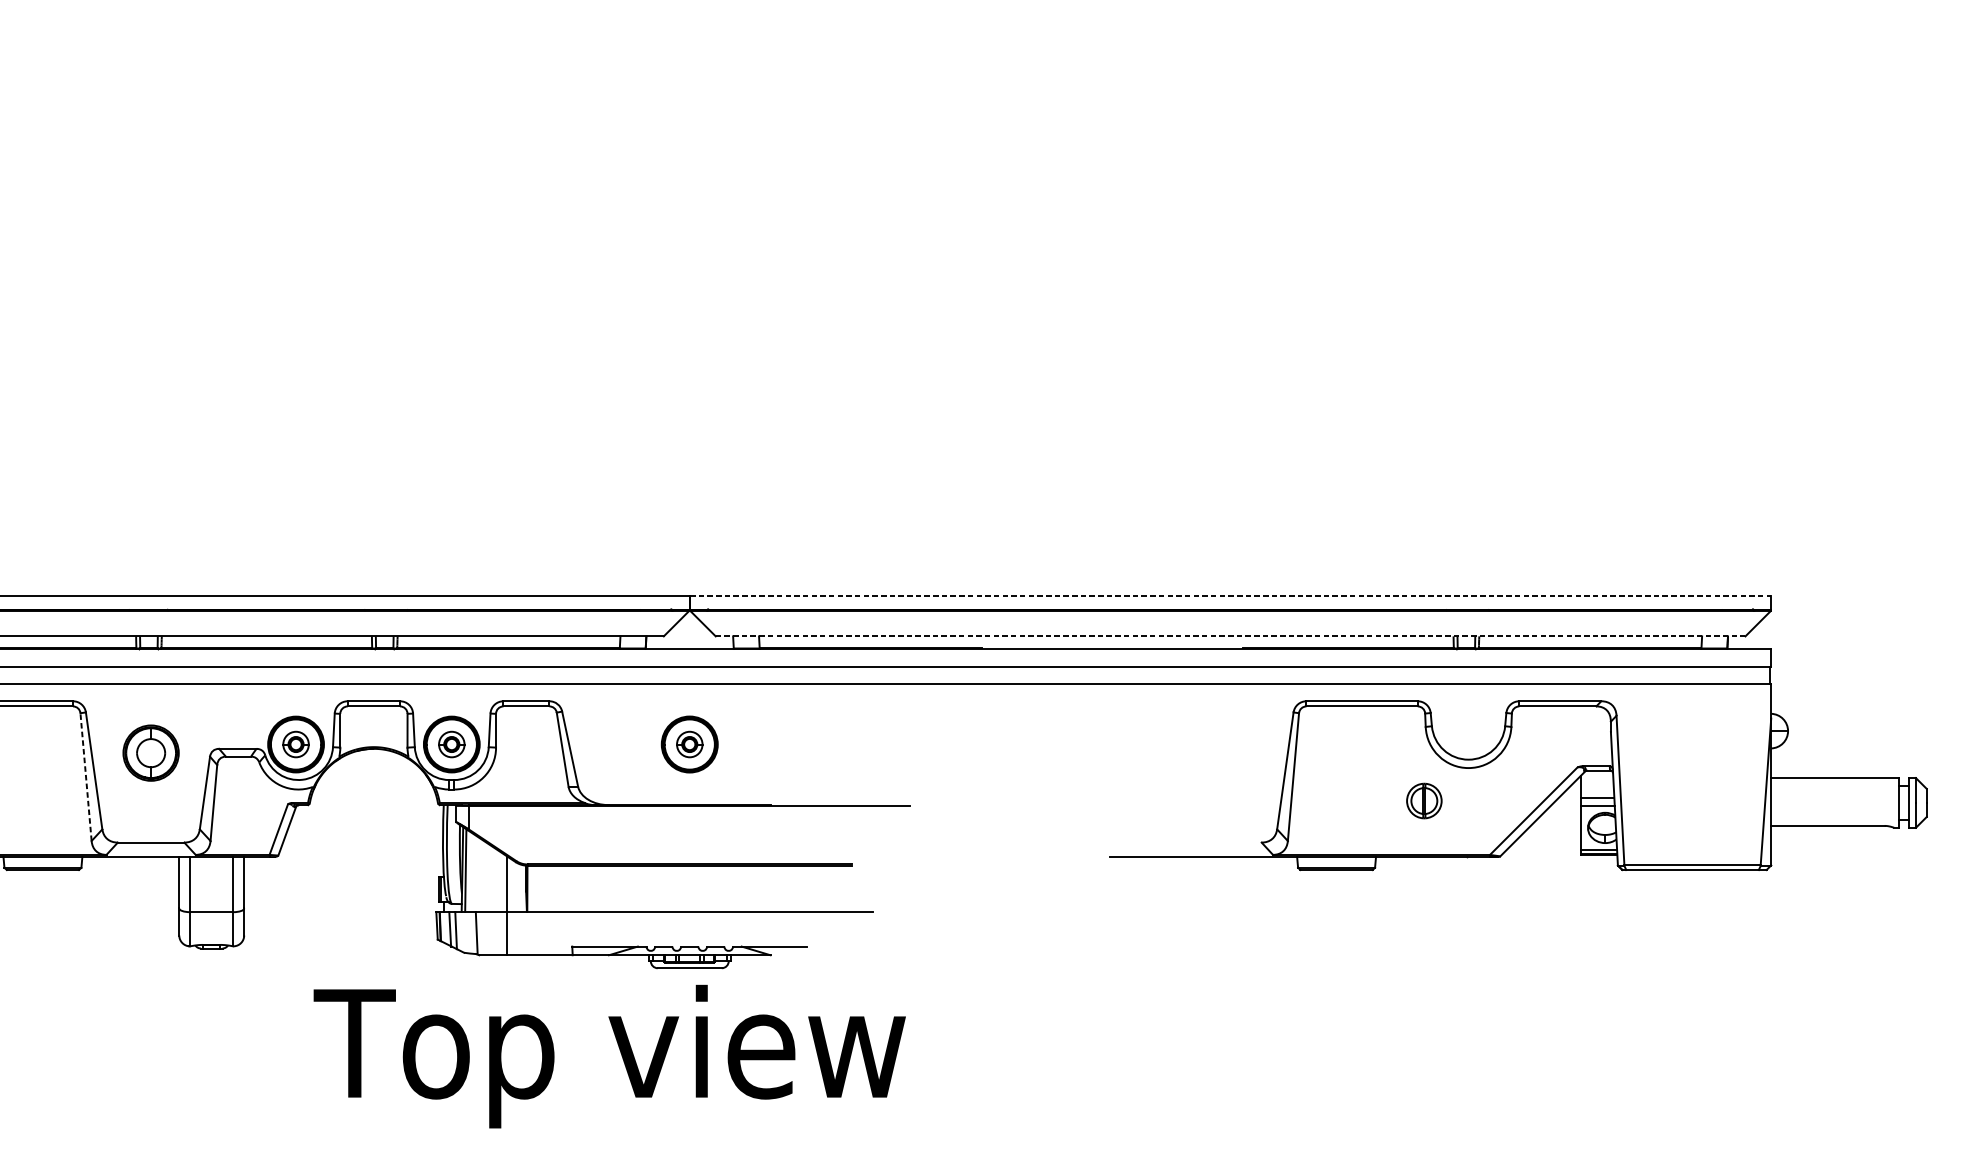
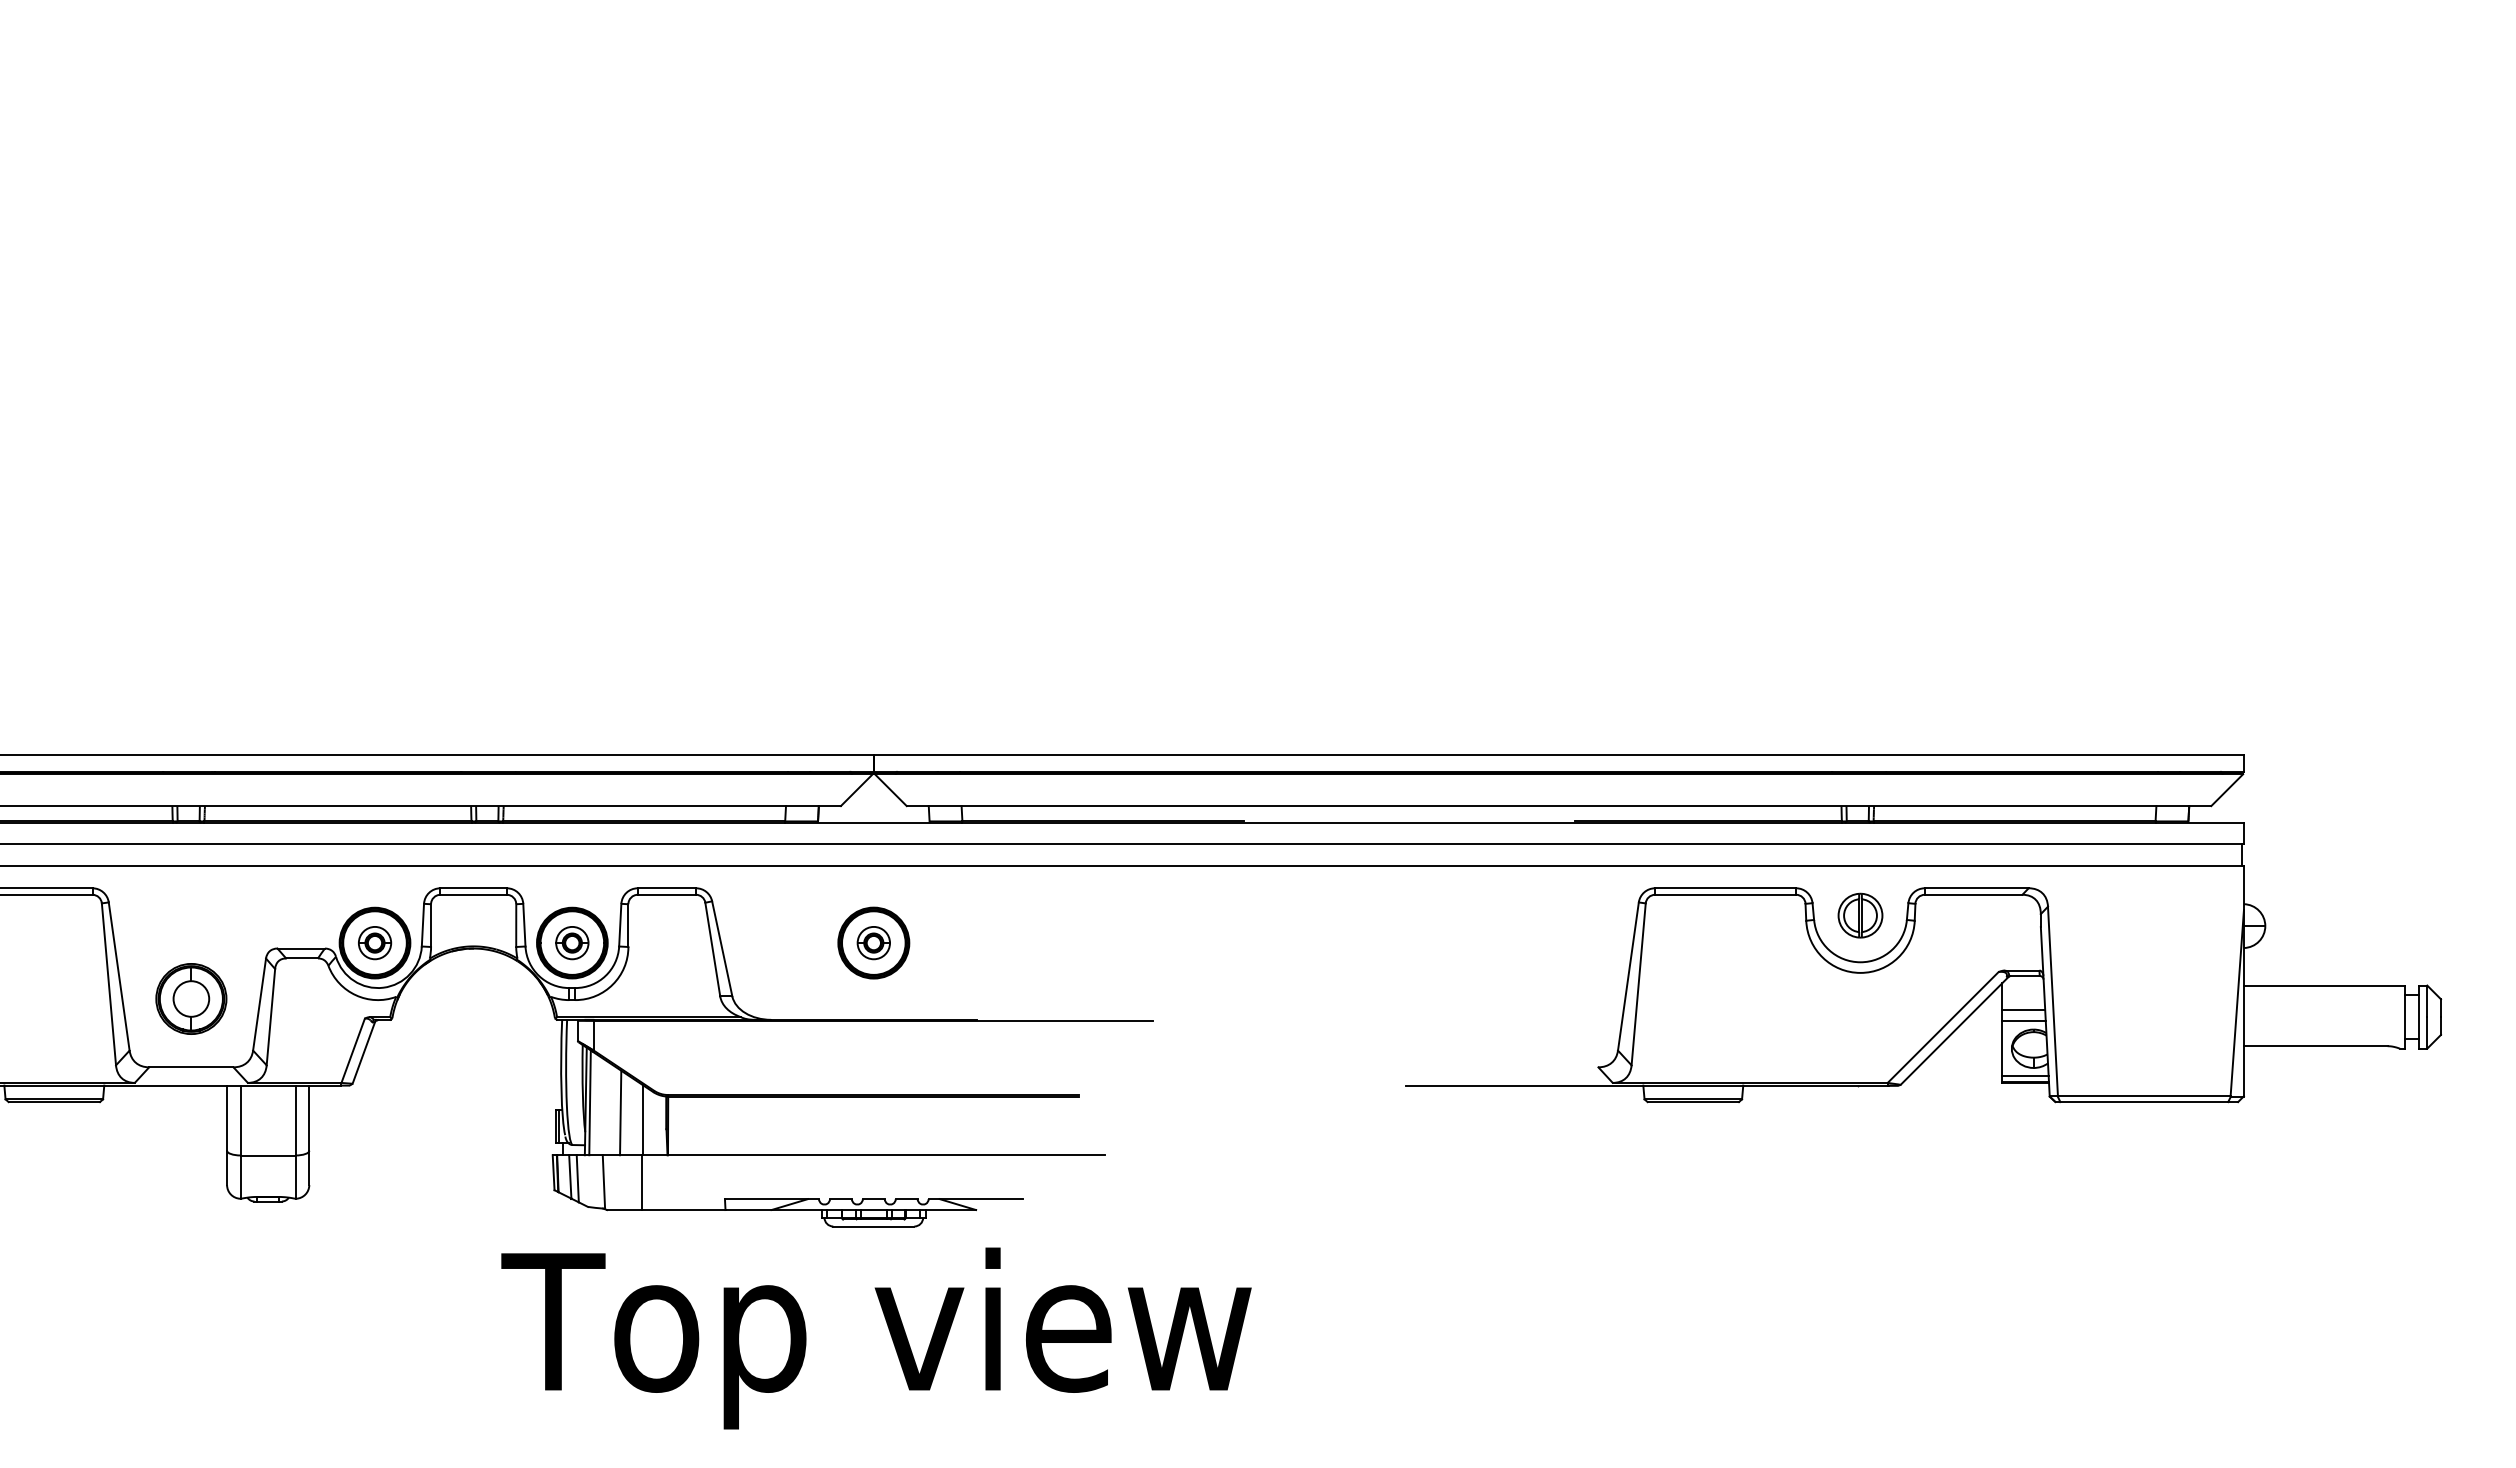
line: (1230, 595) -> (1559, 754), dashed -> solid
line: (1230, 636) -> (1559, 806), dashed -> solid
part: (151, 752) -> (191, 998), moved
line: (85, 776) -> (108, 983), dashed -> solid
part: (1424, 800) -> (1860, 915), moved
line: (489, 878) -> (620, 1112), added
text: (609, 1056) -> (876, 1338), moved

